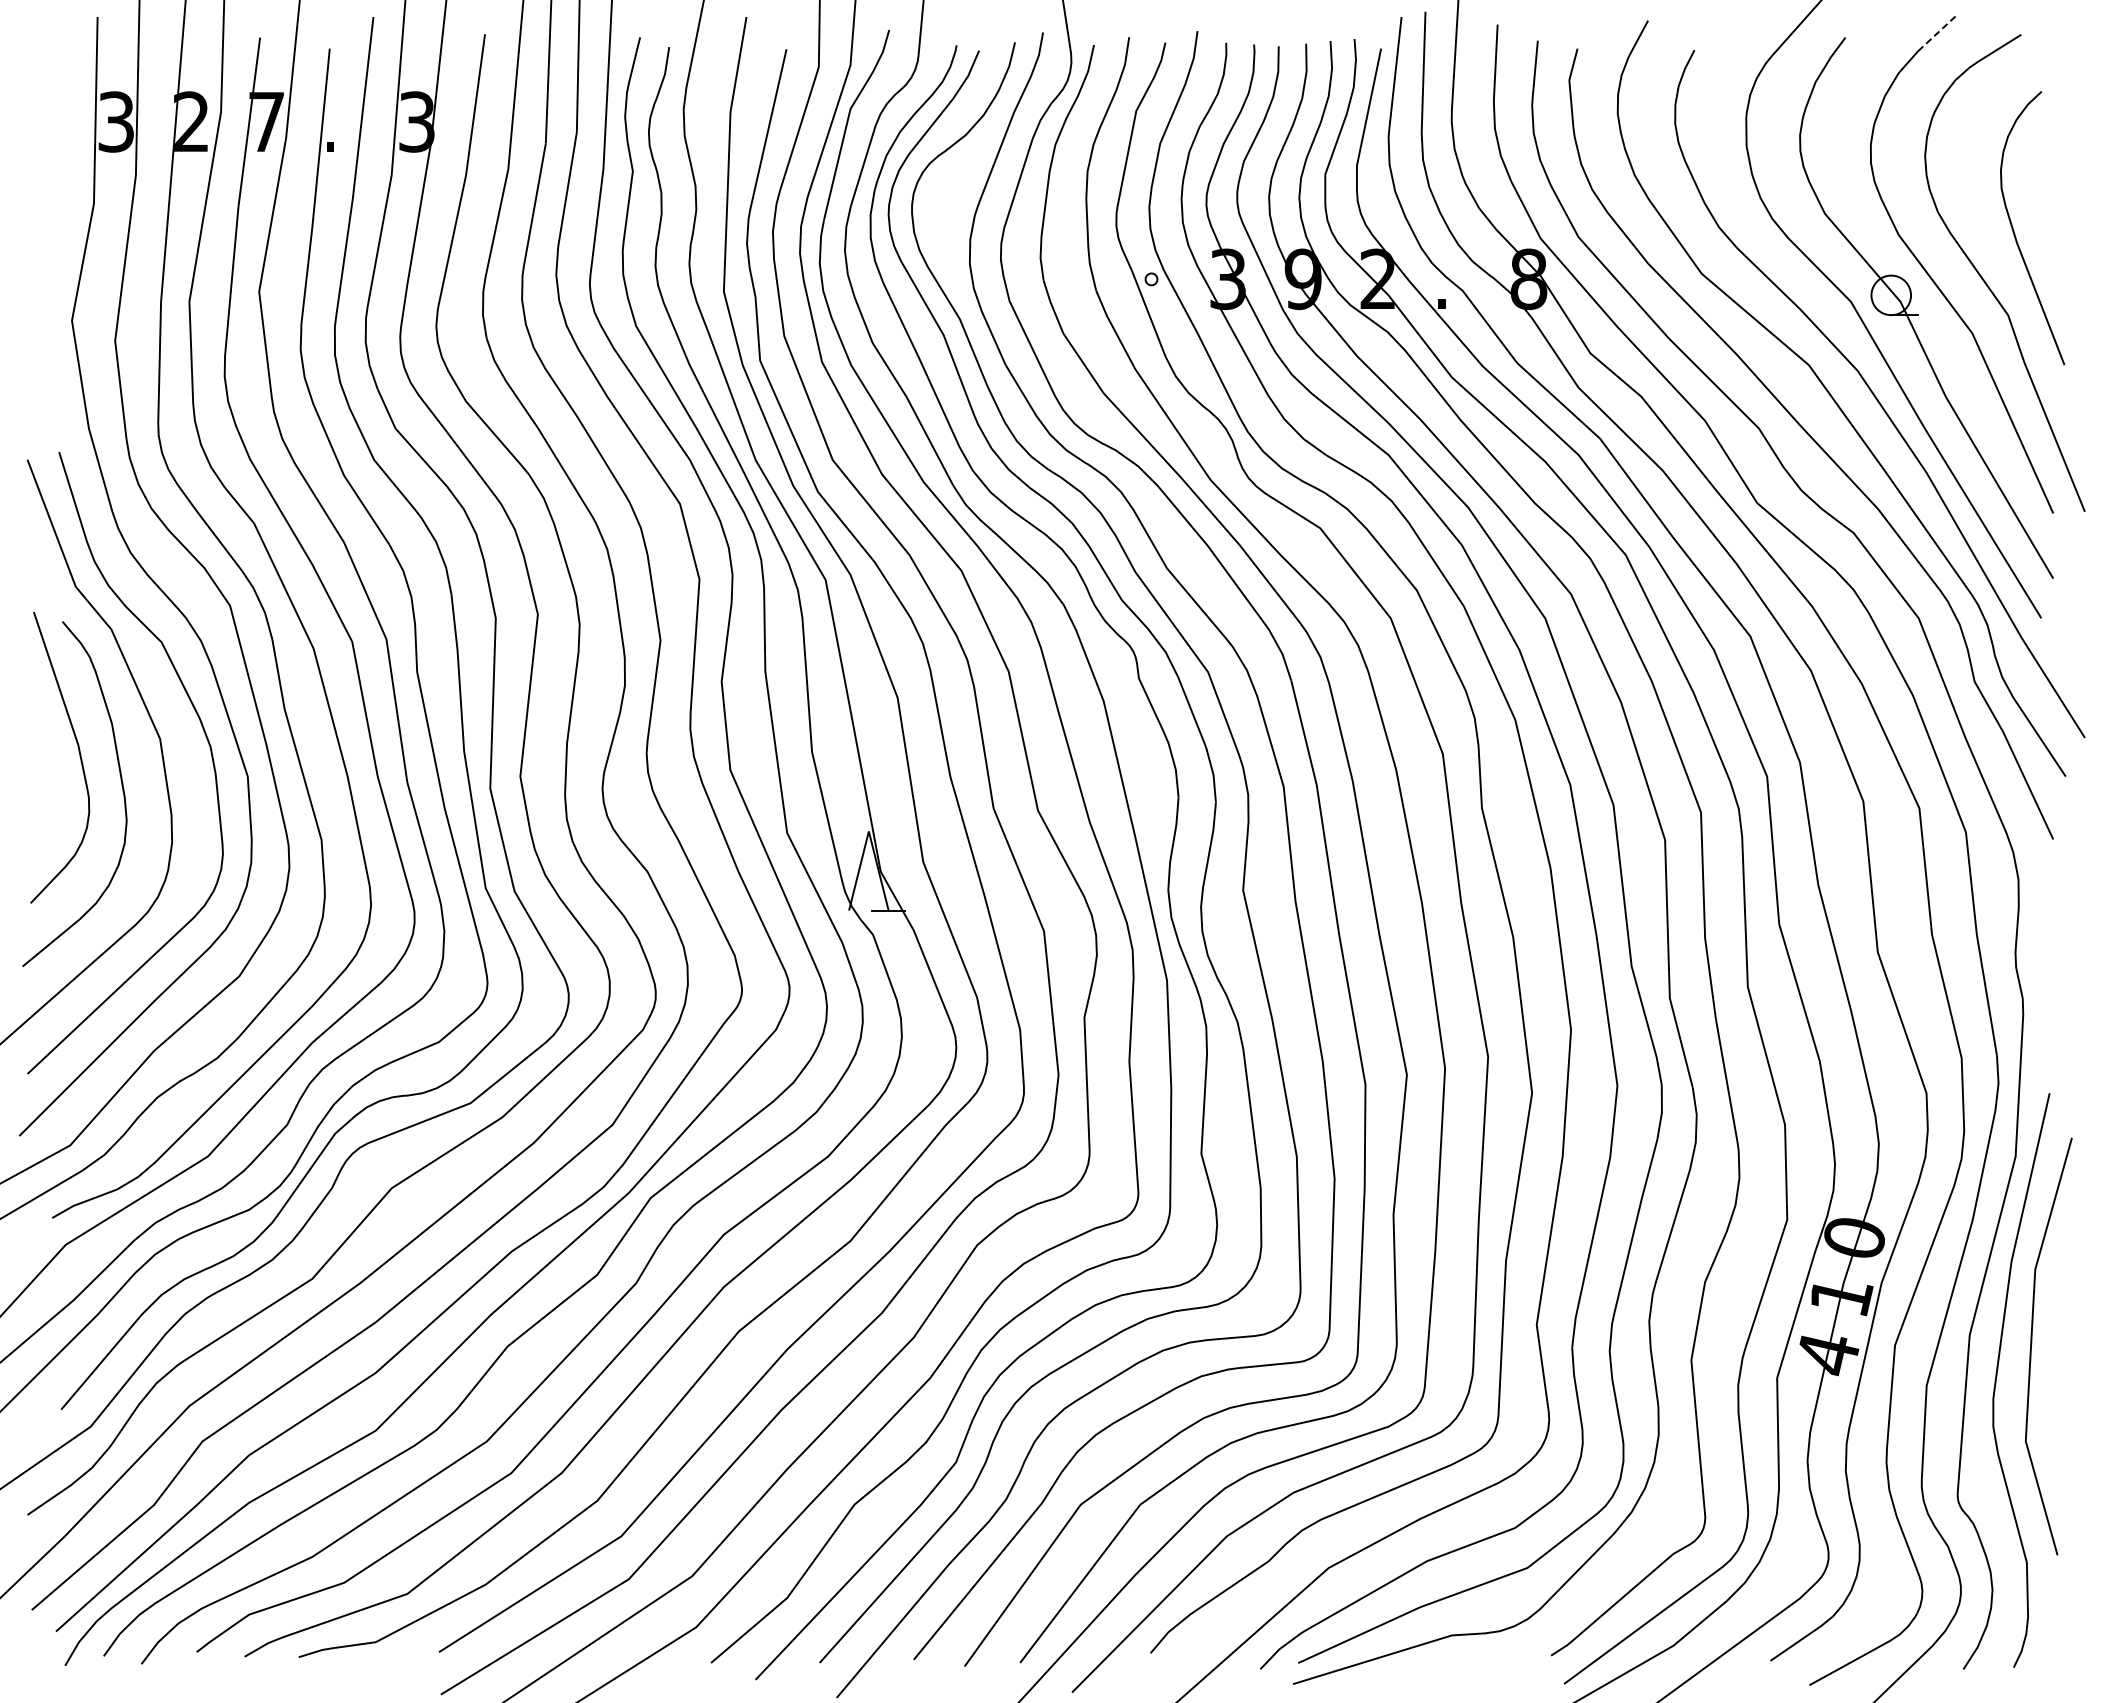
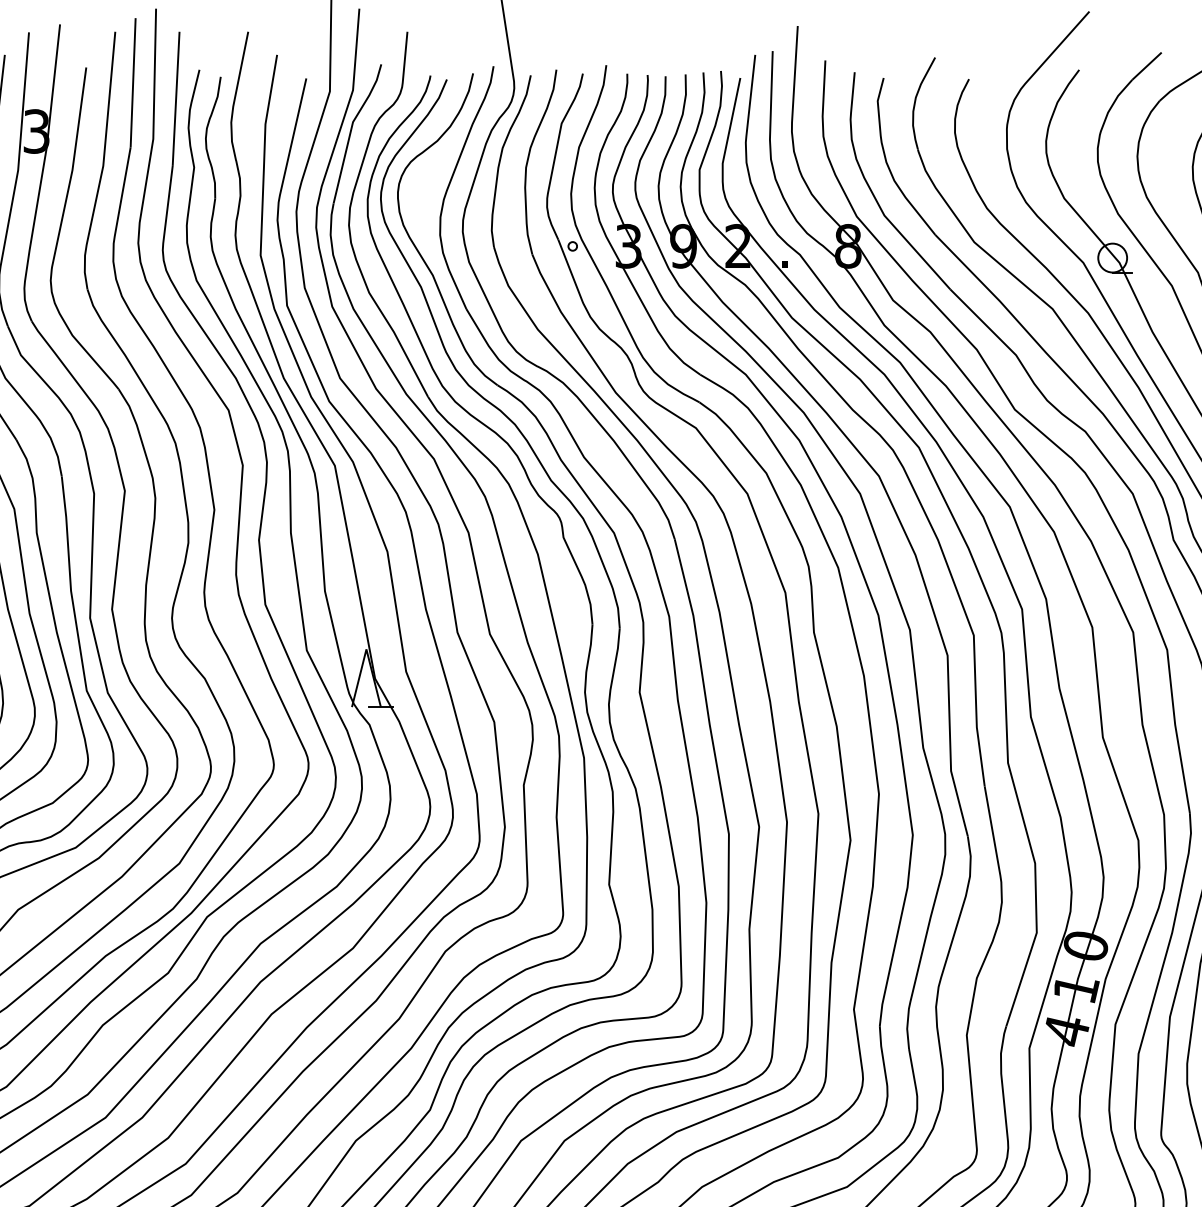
line: (1938, 32) -> (1147, 66), dashed -> solid

